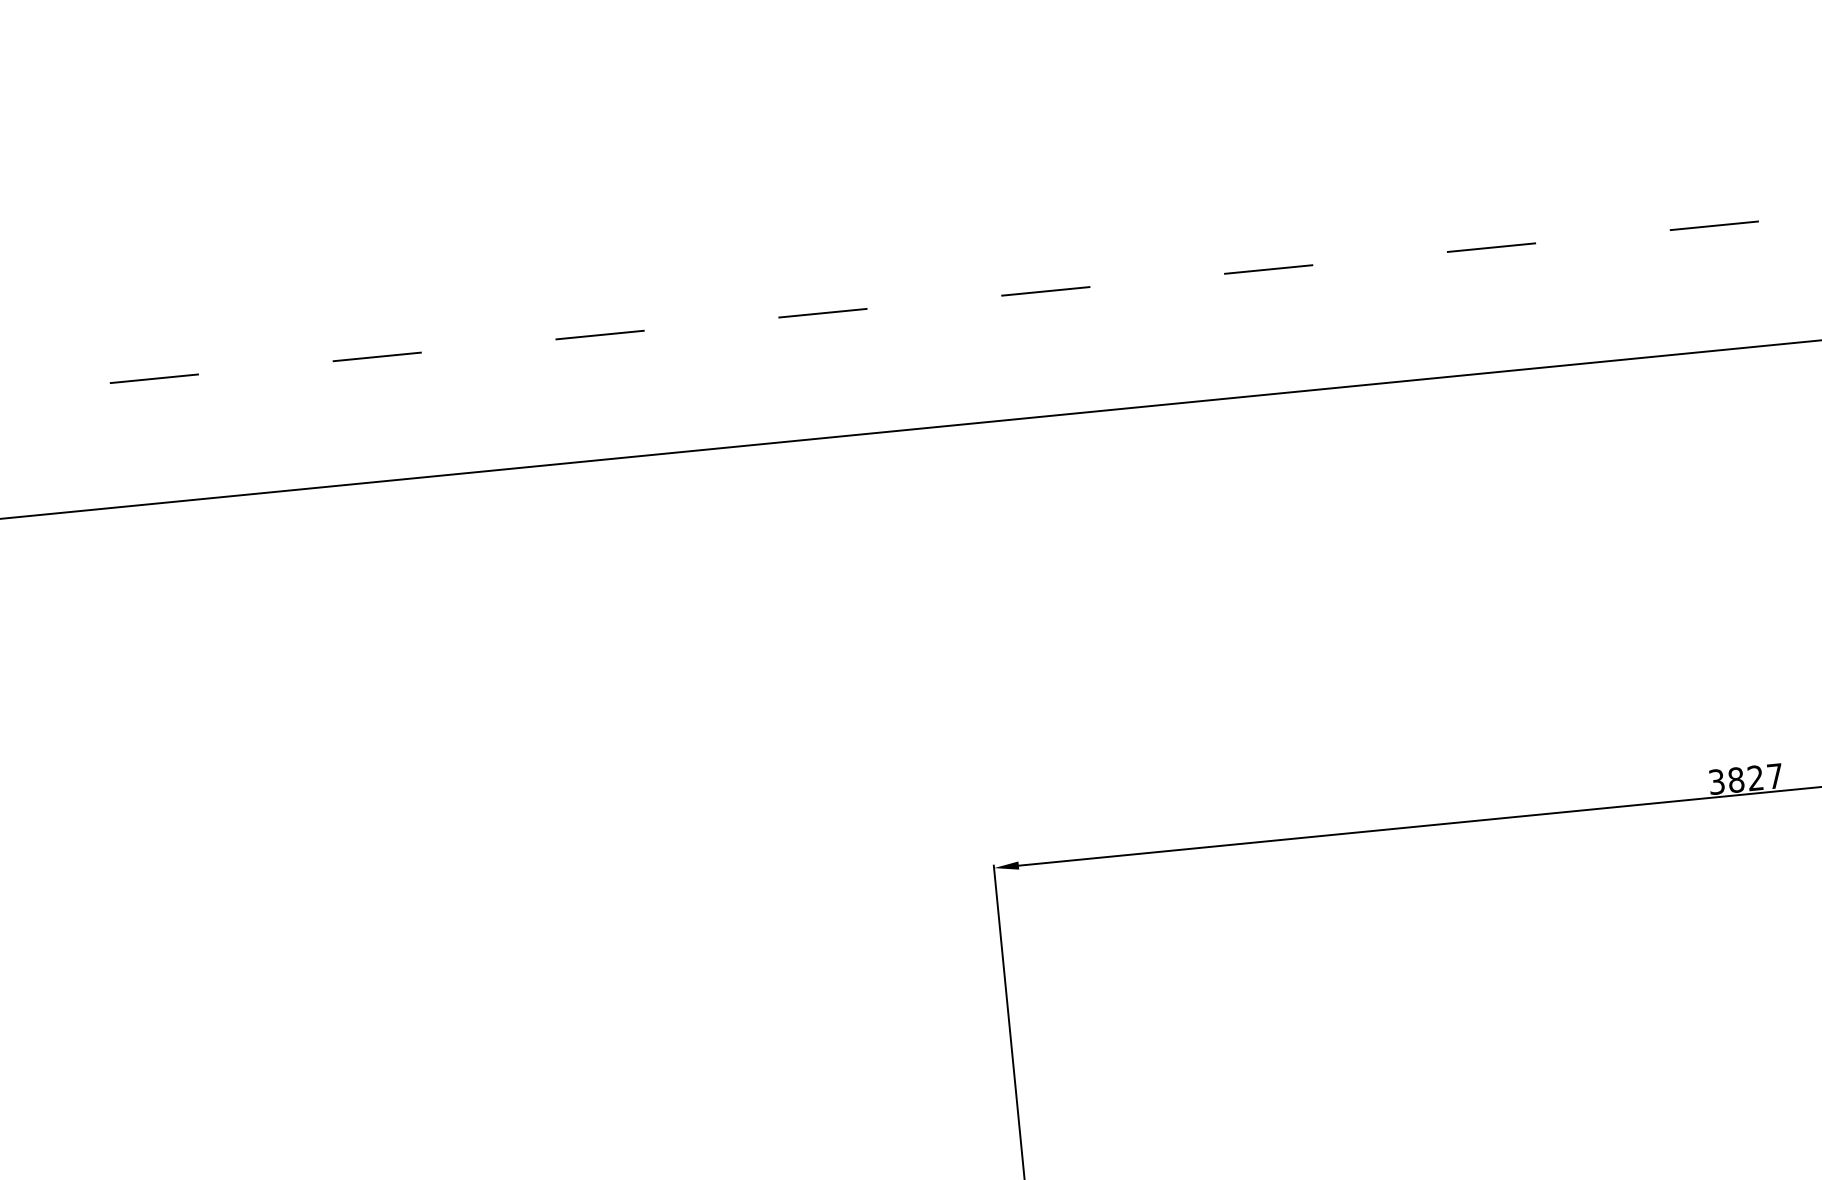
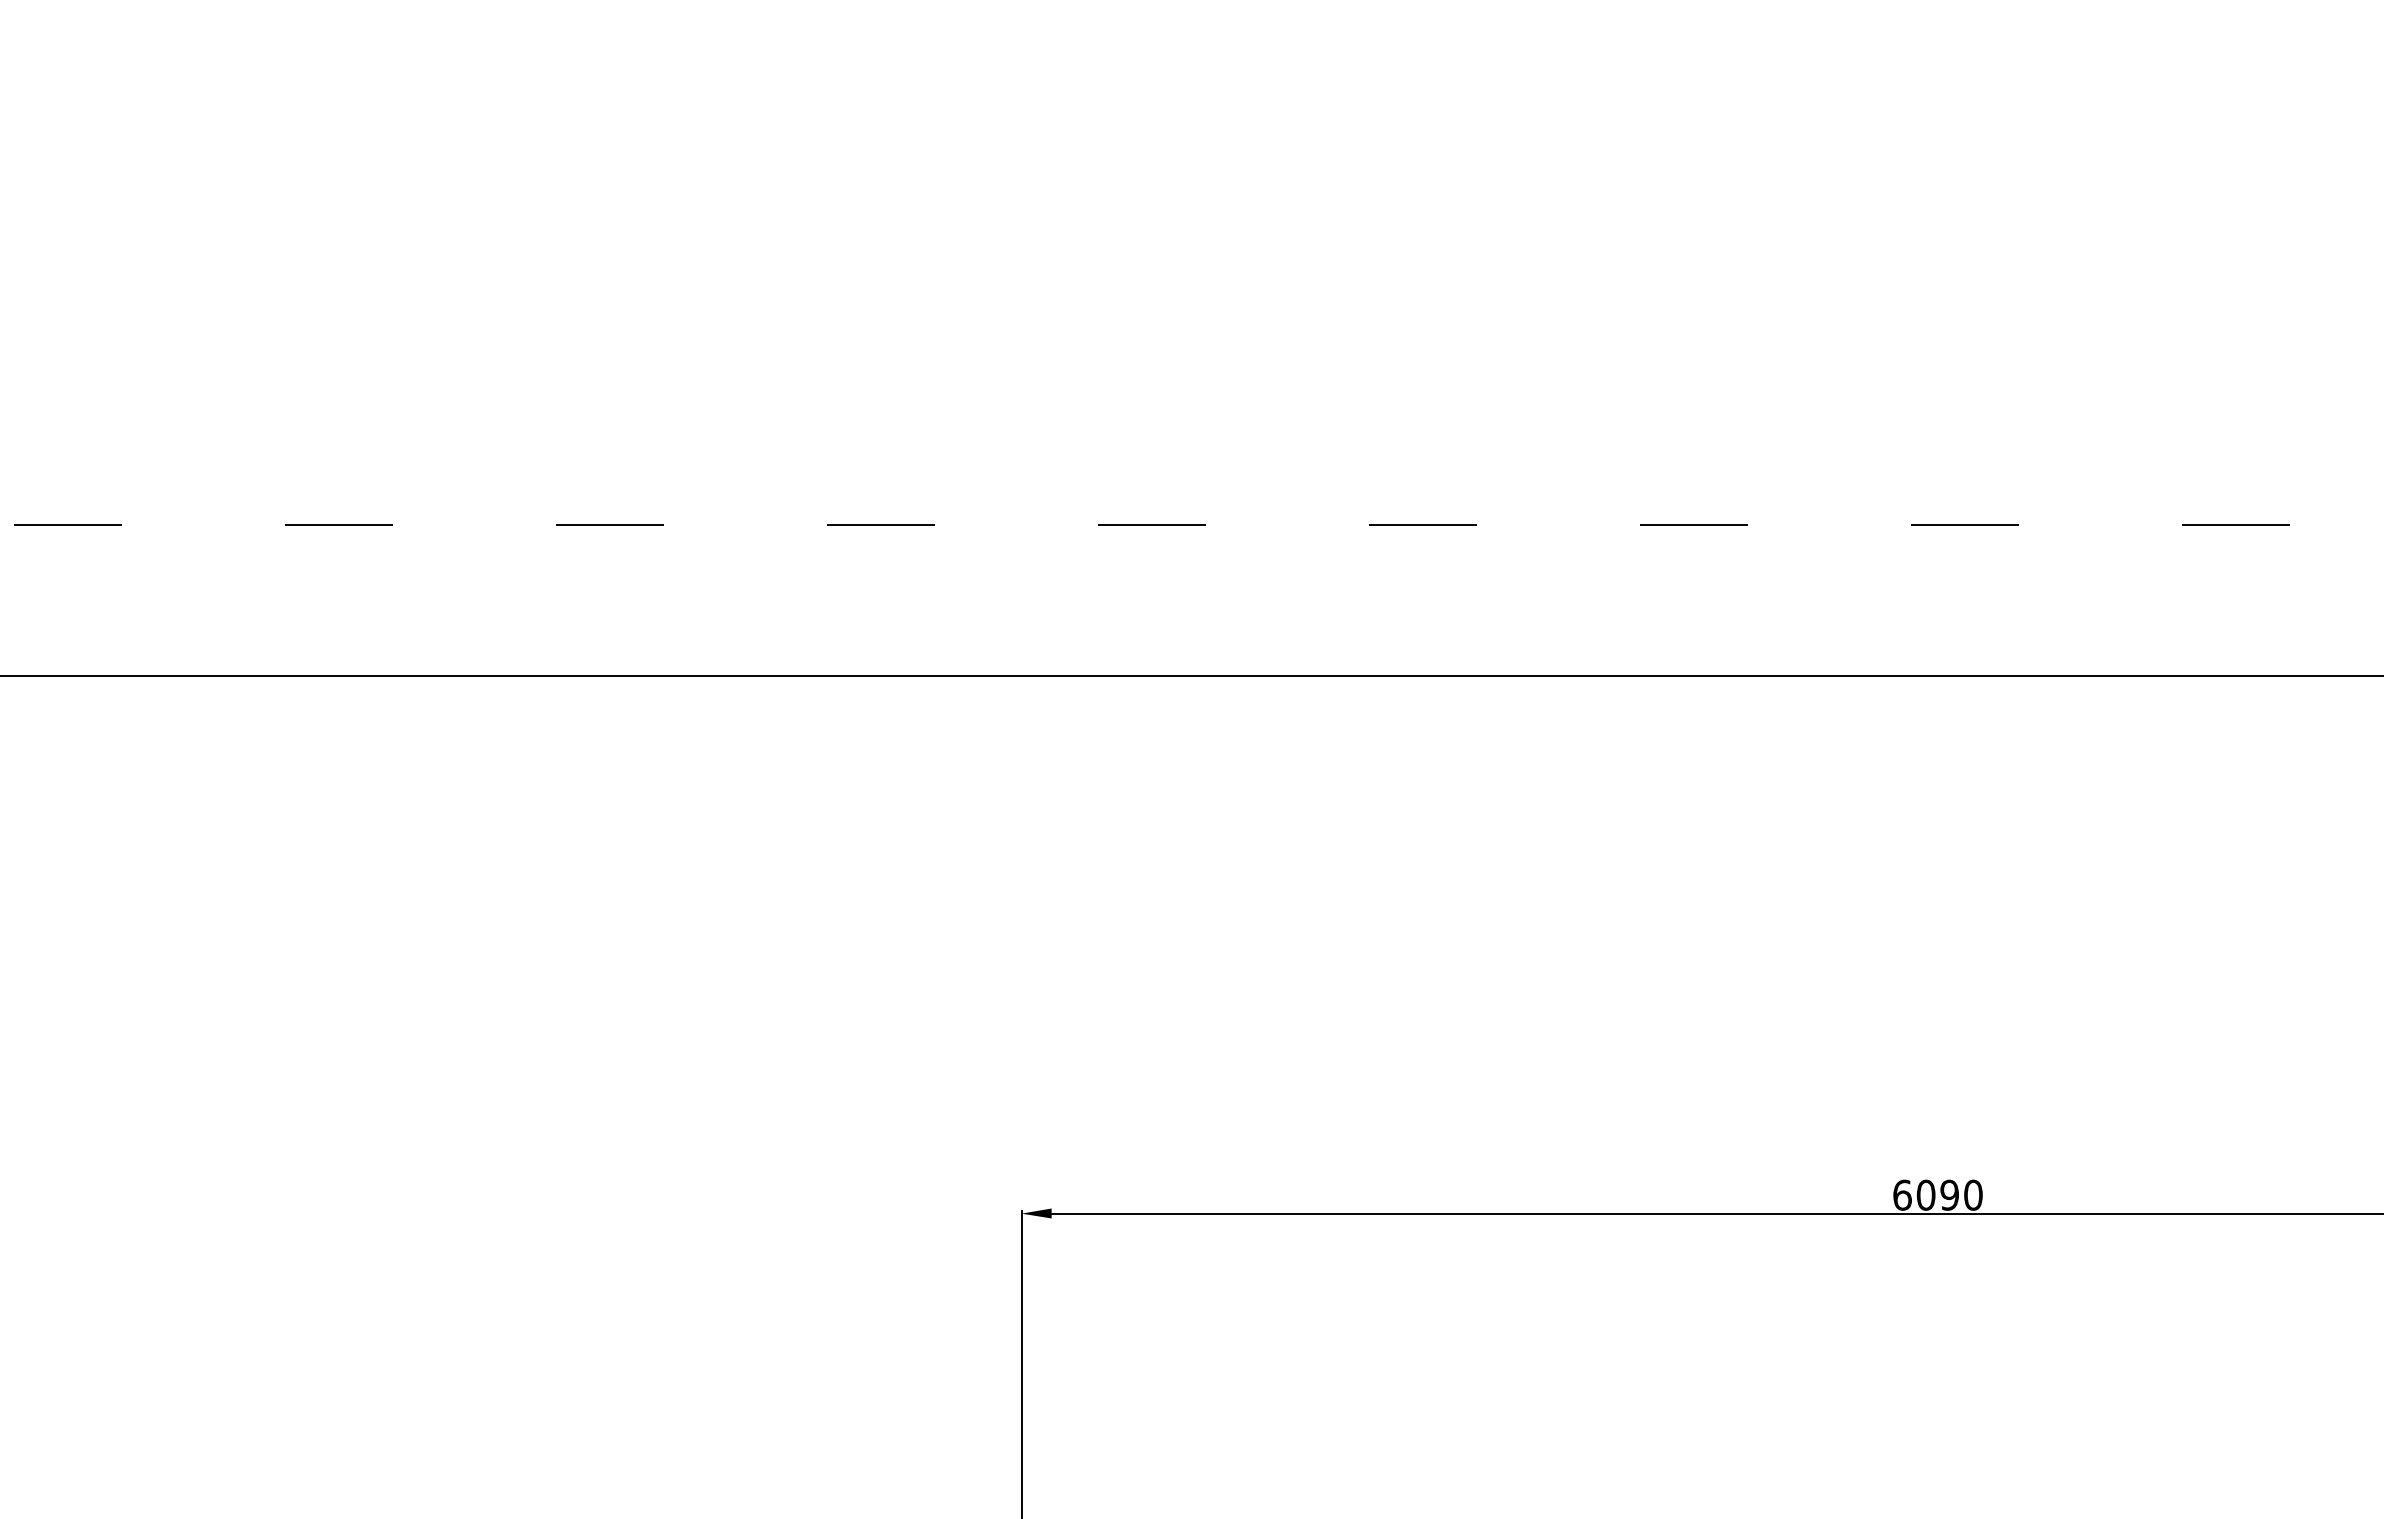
text: (1745, 778) -> (1937, 1194), 3827 -> 6090

